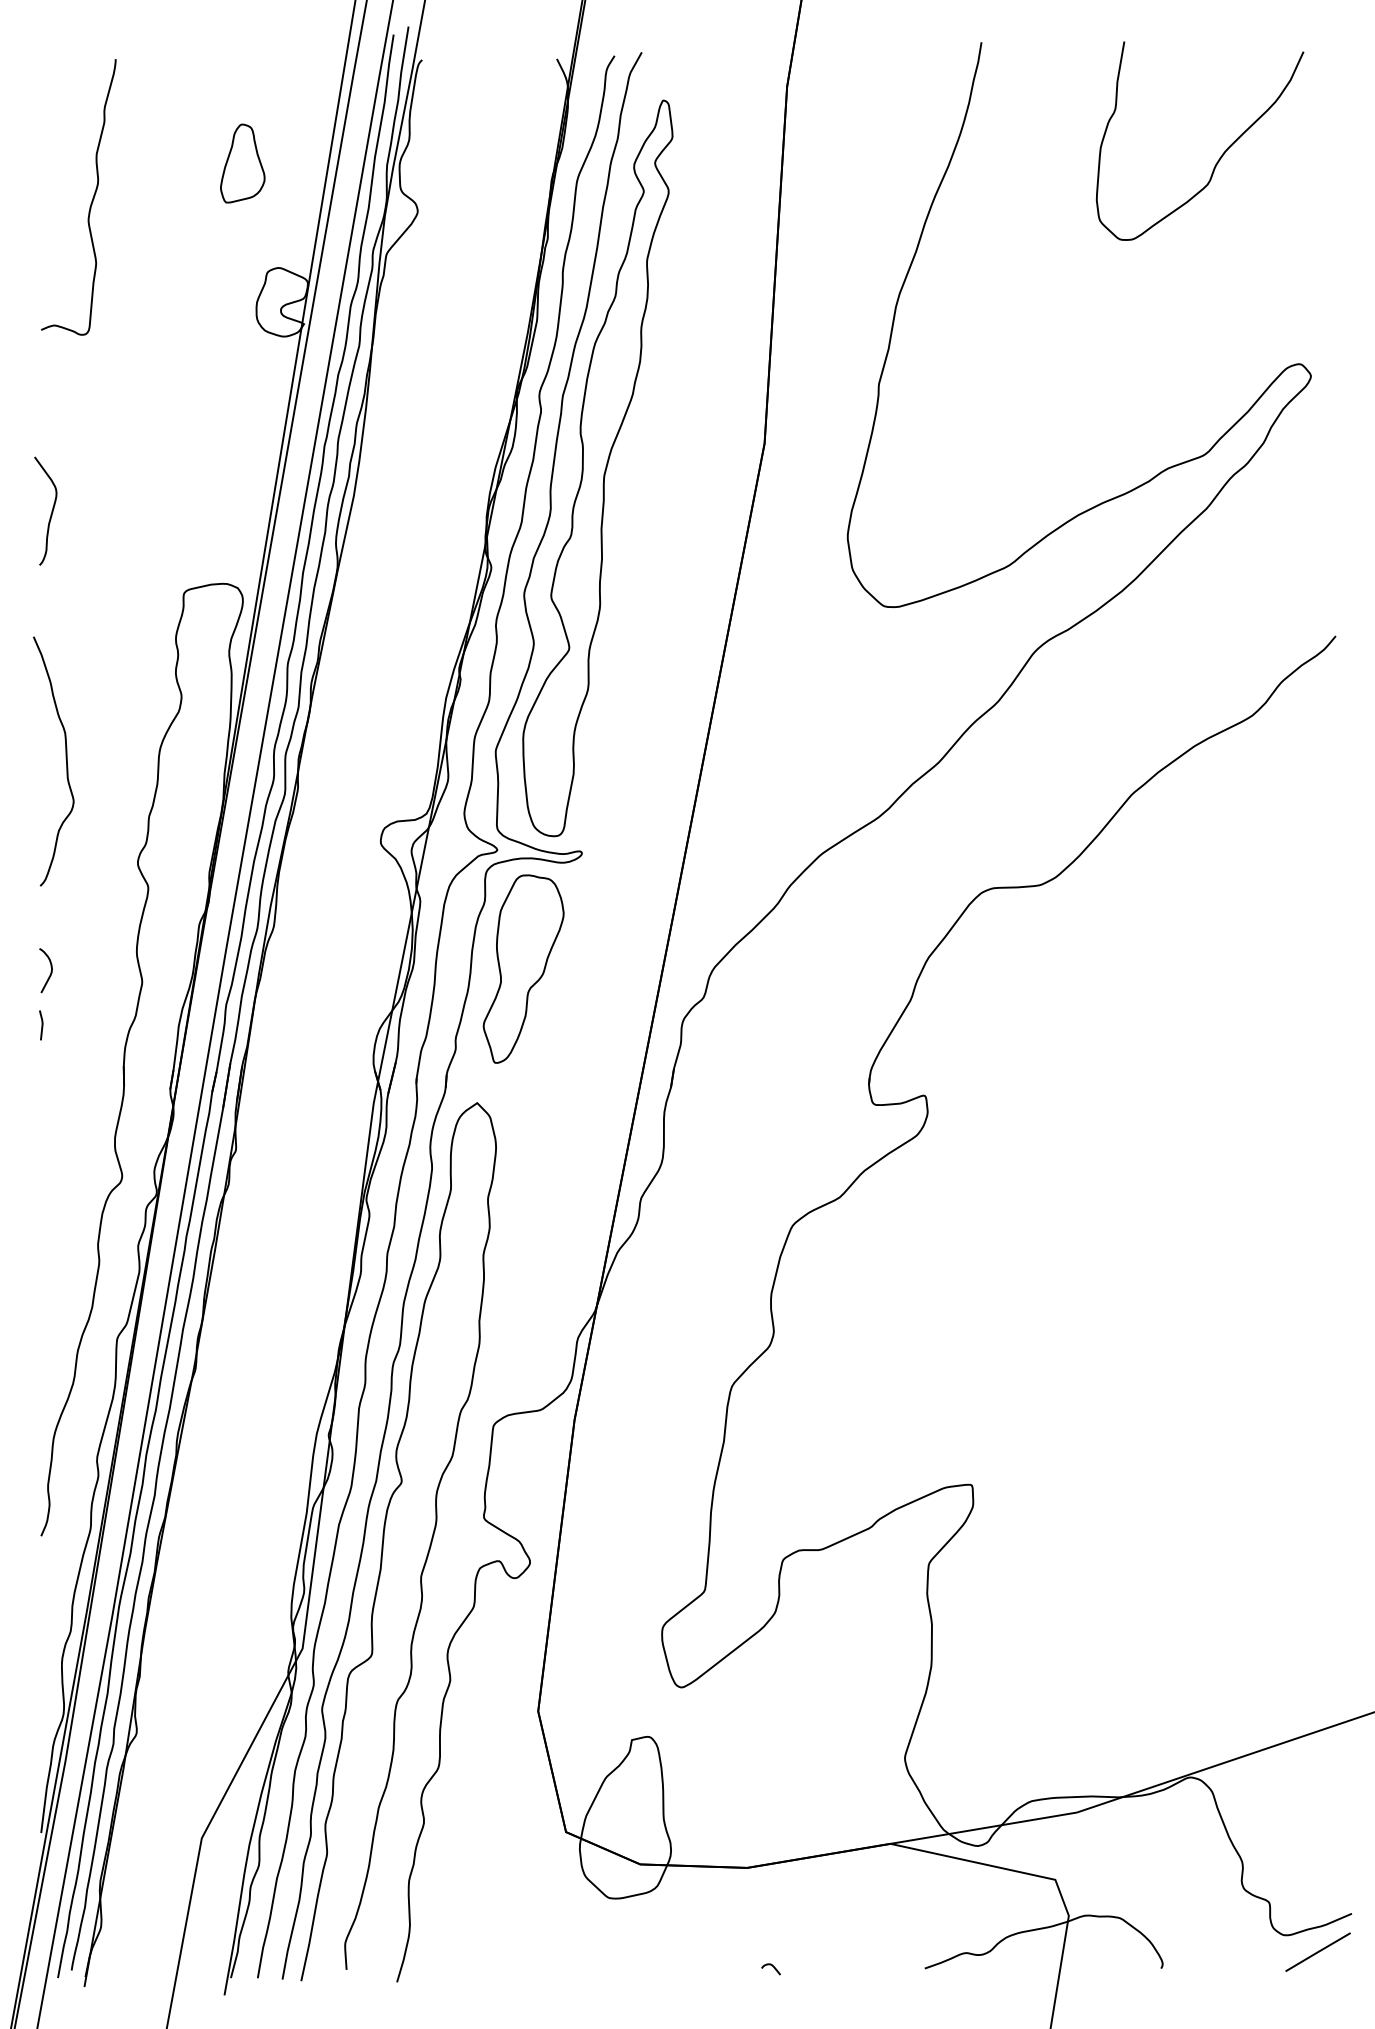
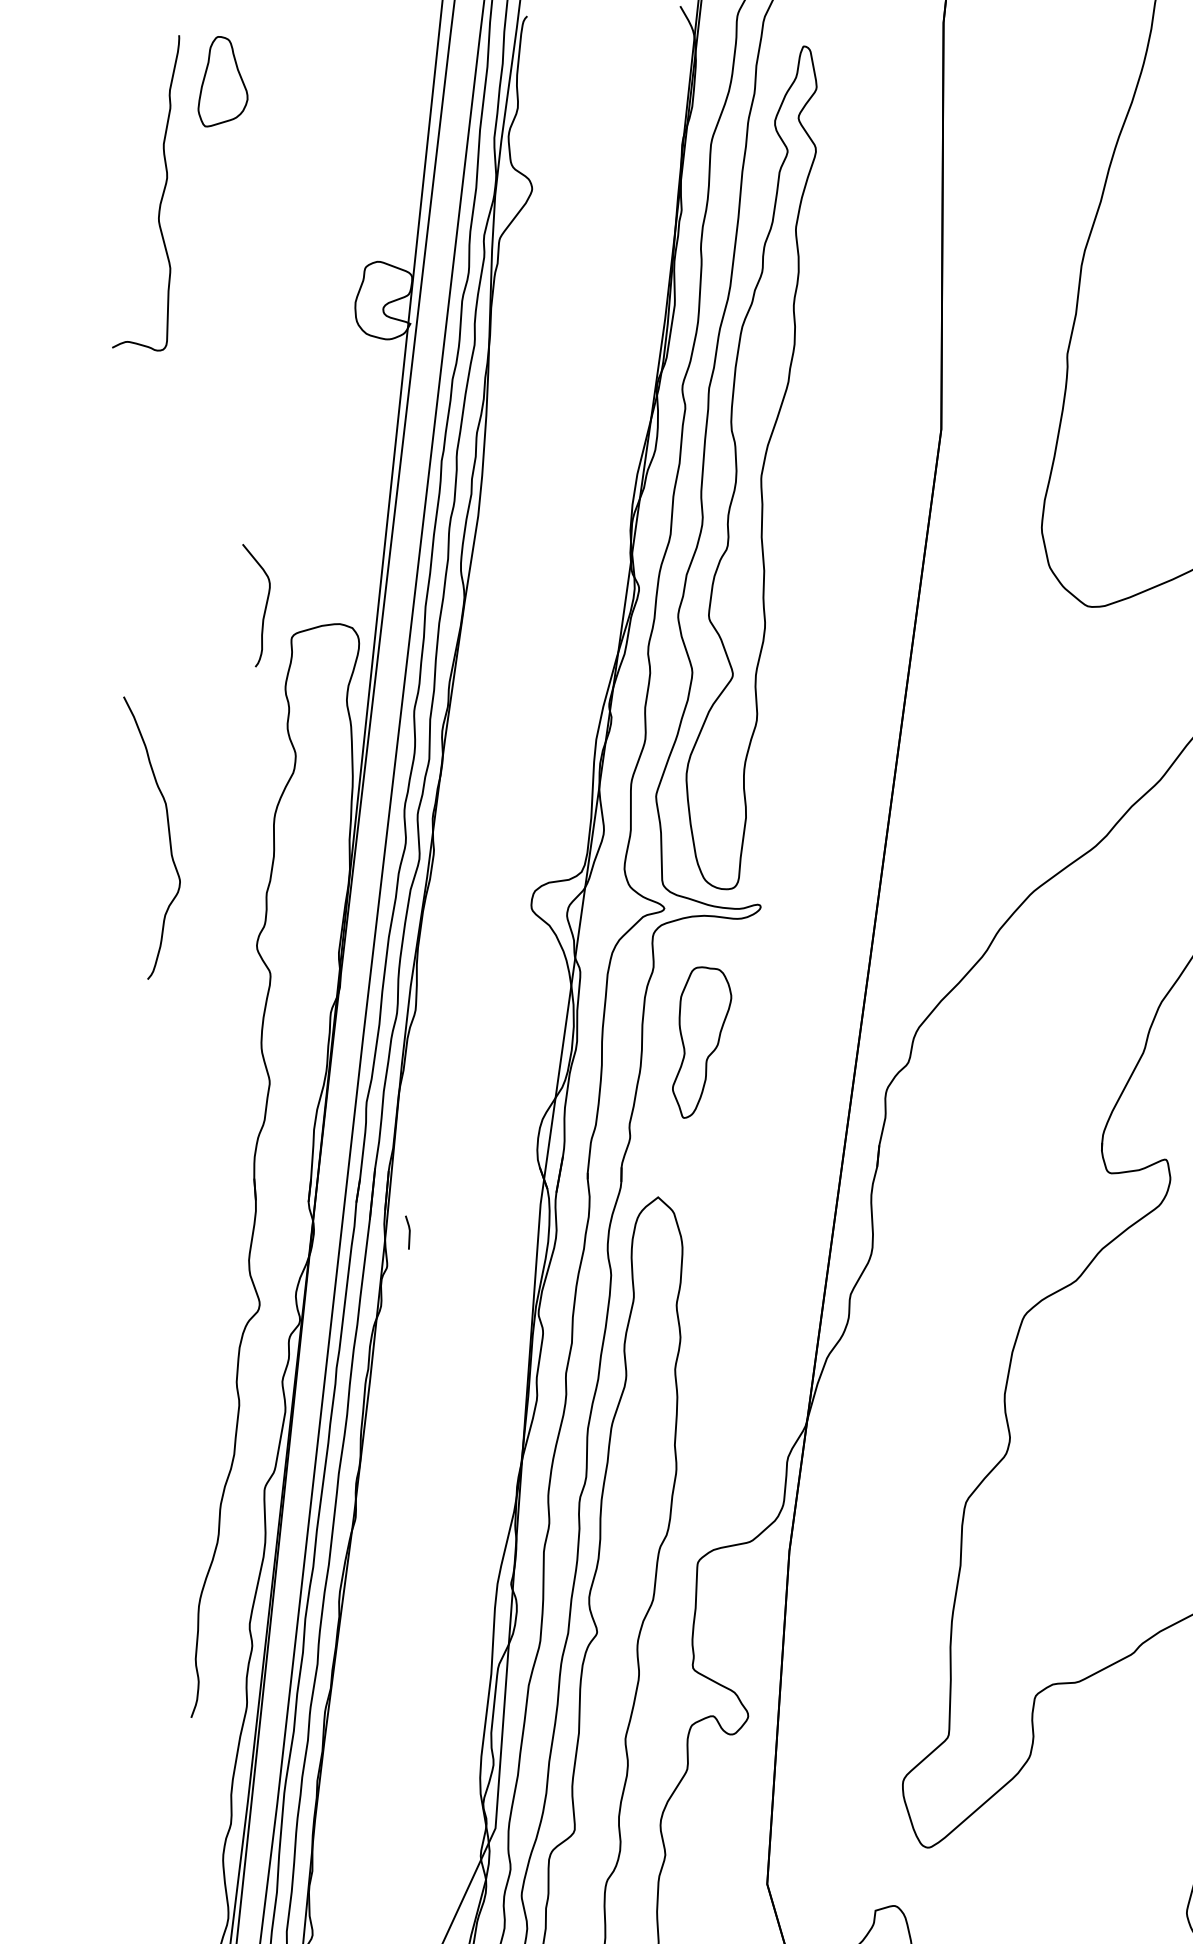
part: (242, 163) -> (221, 81), moved
curve: (51, 510) -> (265, 603), moved
part: (523, 968) -> (701, 1041), size x0.7
curve: (50, 971) -> (164, 1075), removed
line: (41, 1025) -> (408, 1232), moved

